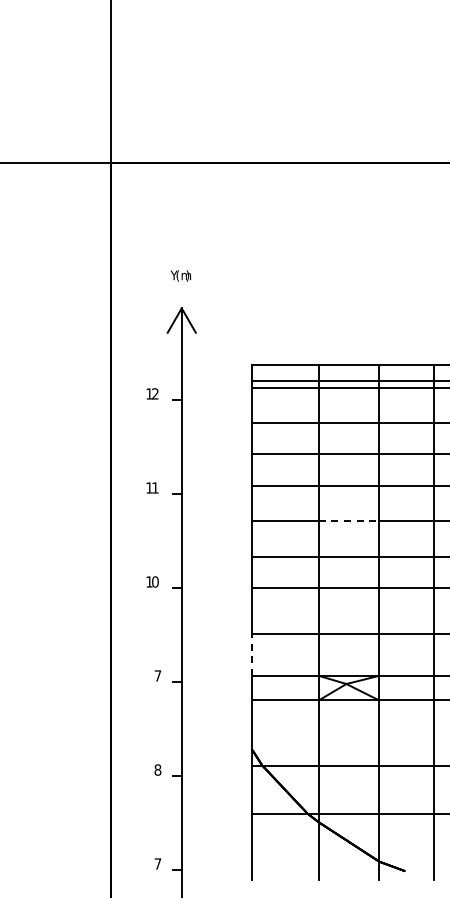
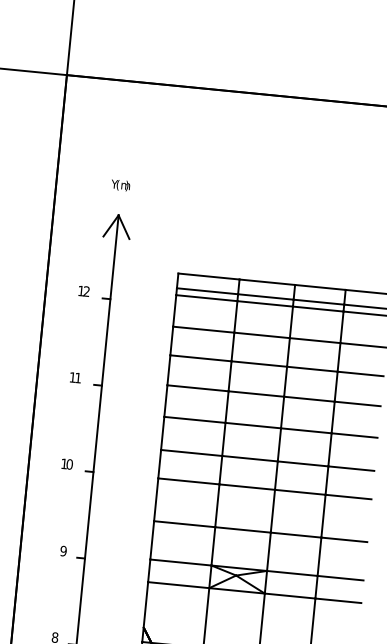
line: (349, 520) -> (253, 425), dashed -> solid
line: (252, 654) -> (152, 539), dashed -> solid
text: (157, 675) -> (63, 550), 7 -> 9

